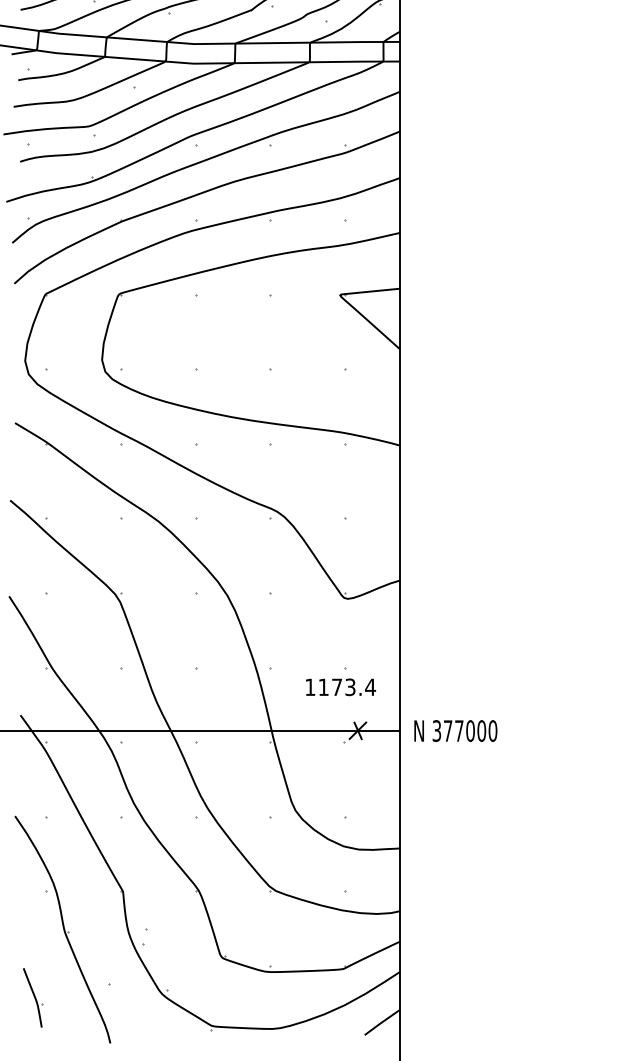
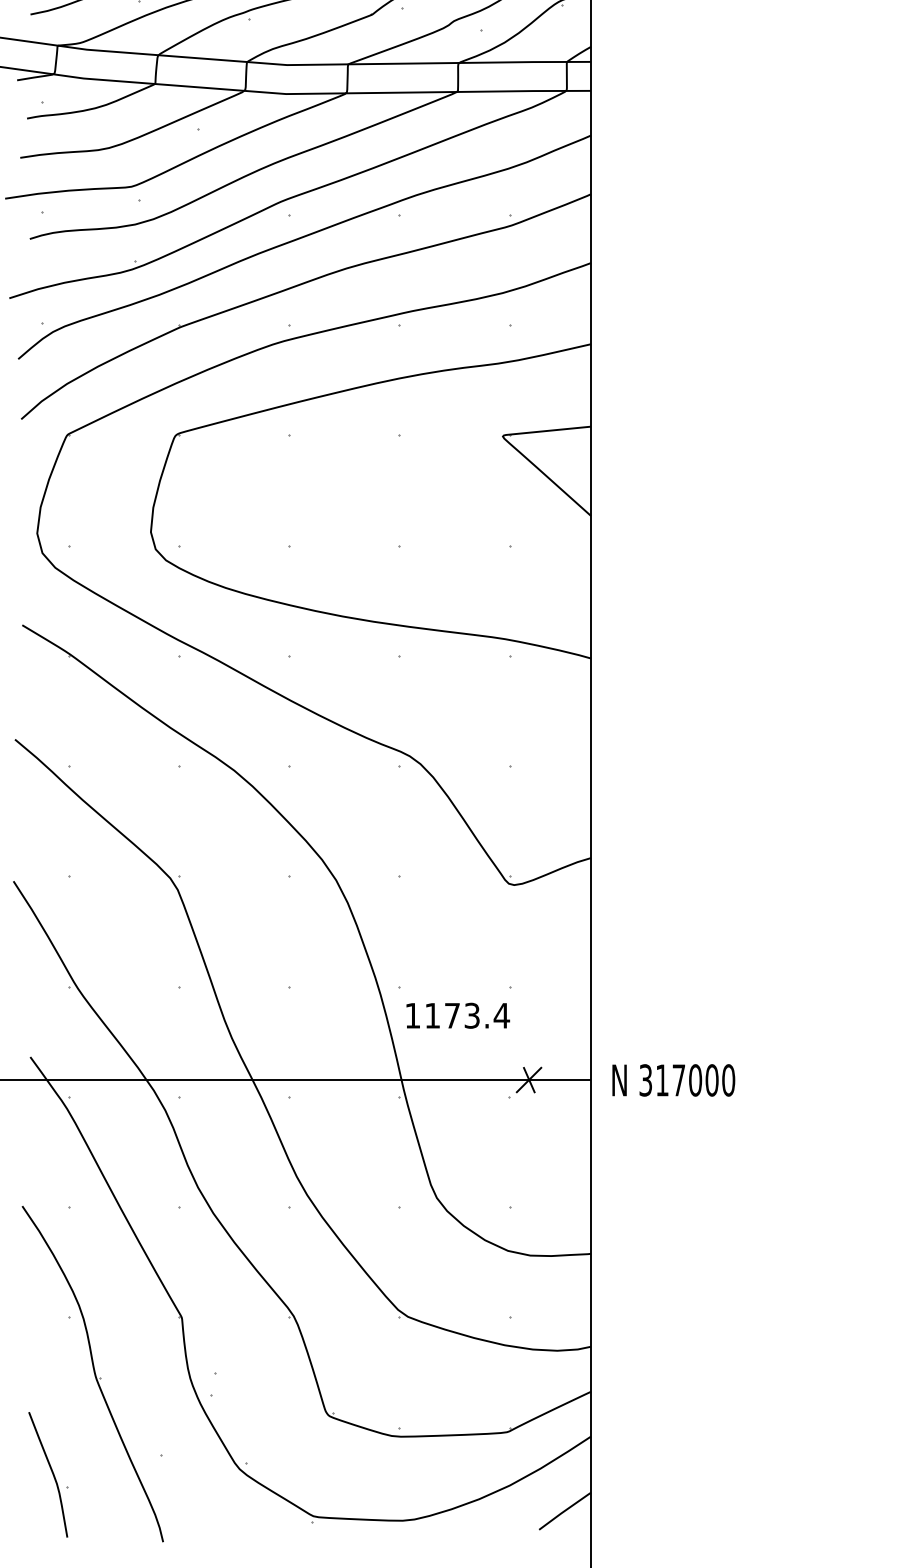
text: (341, 687) -> (458, 1016), moved
text: (448, 730) -> (662, 1079), 377000 -> 317000
part: (32, 997) -> (48, 1474), size x1.43

